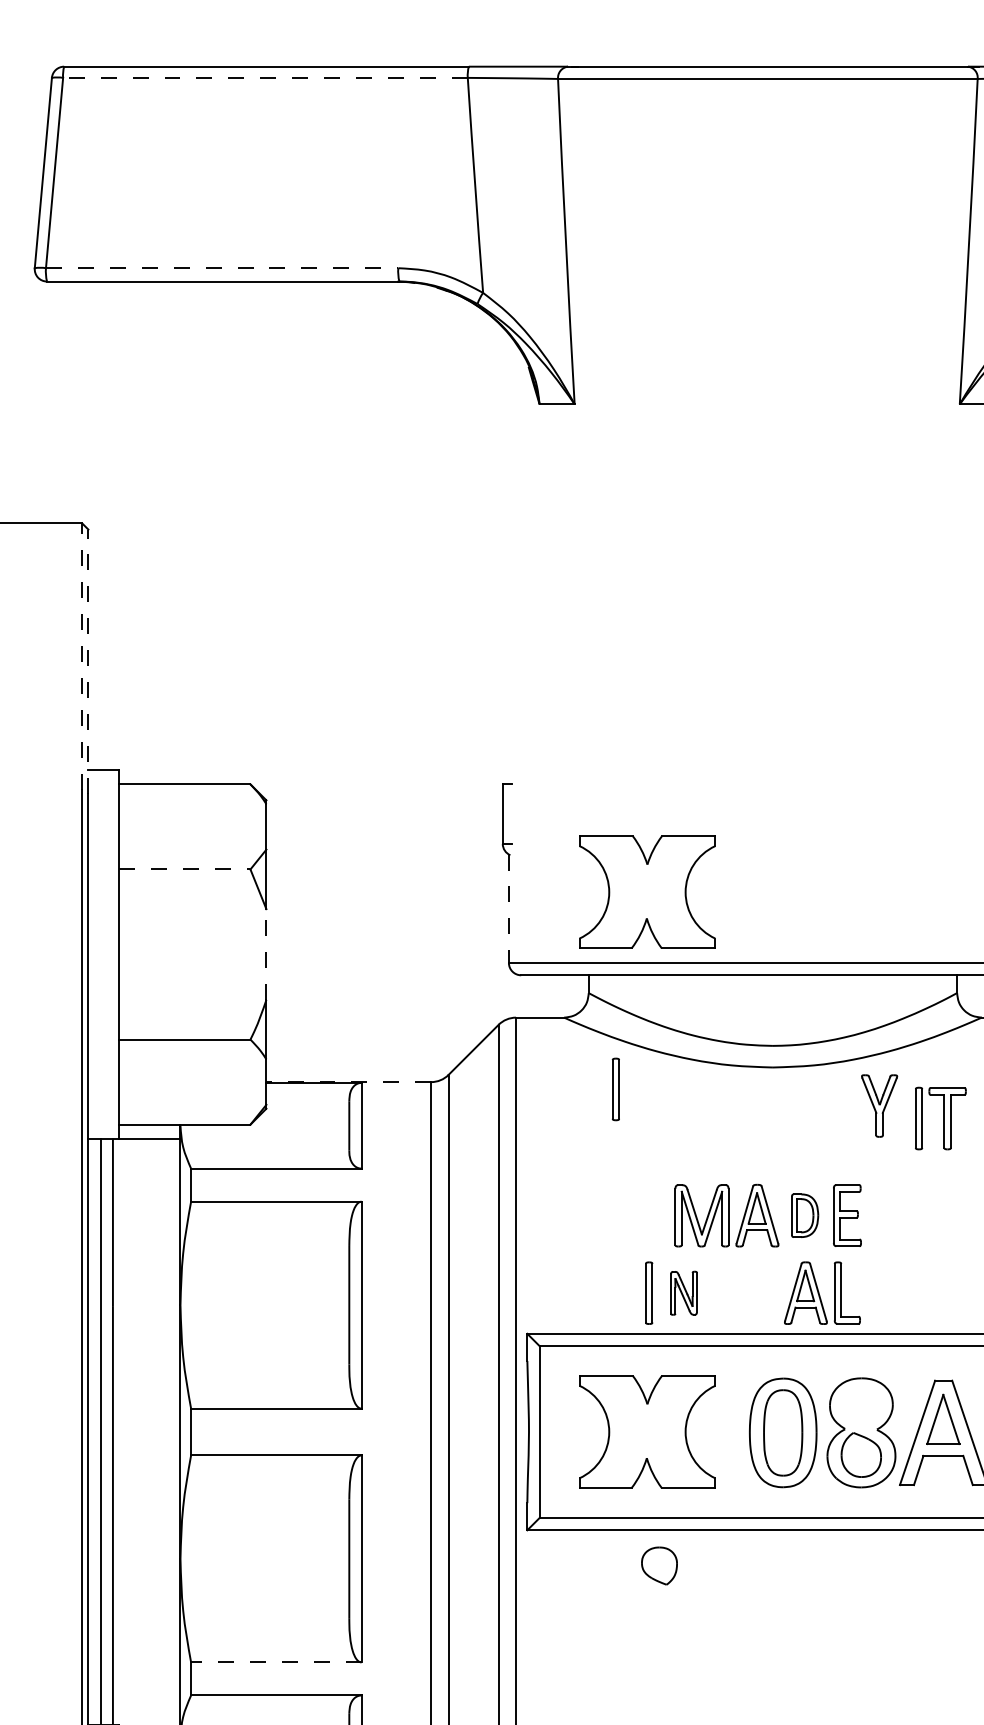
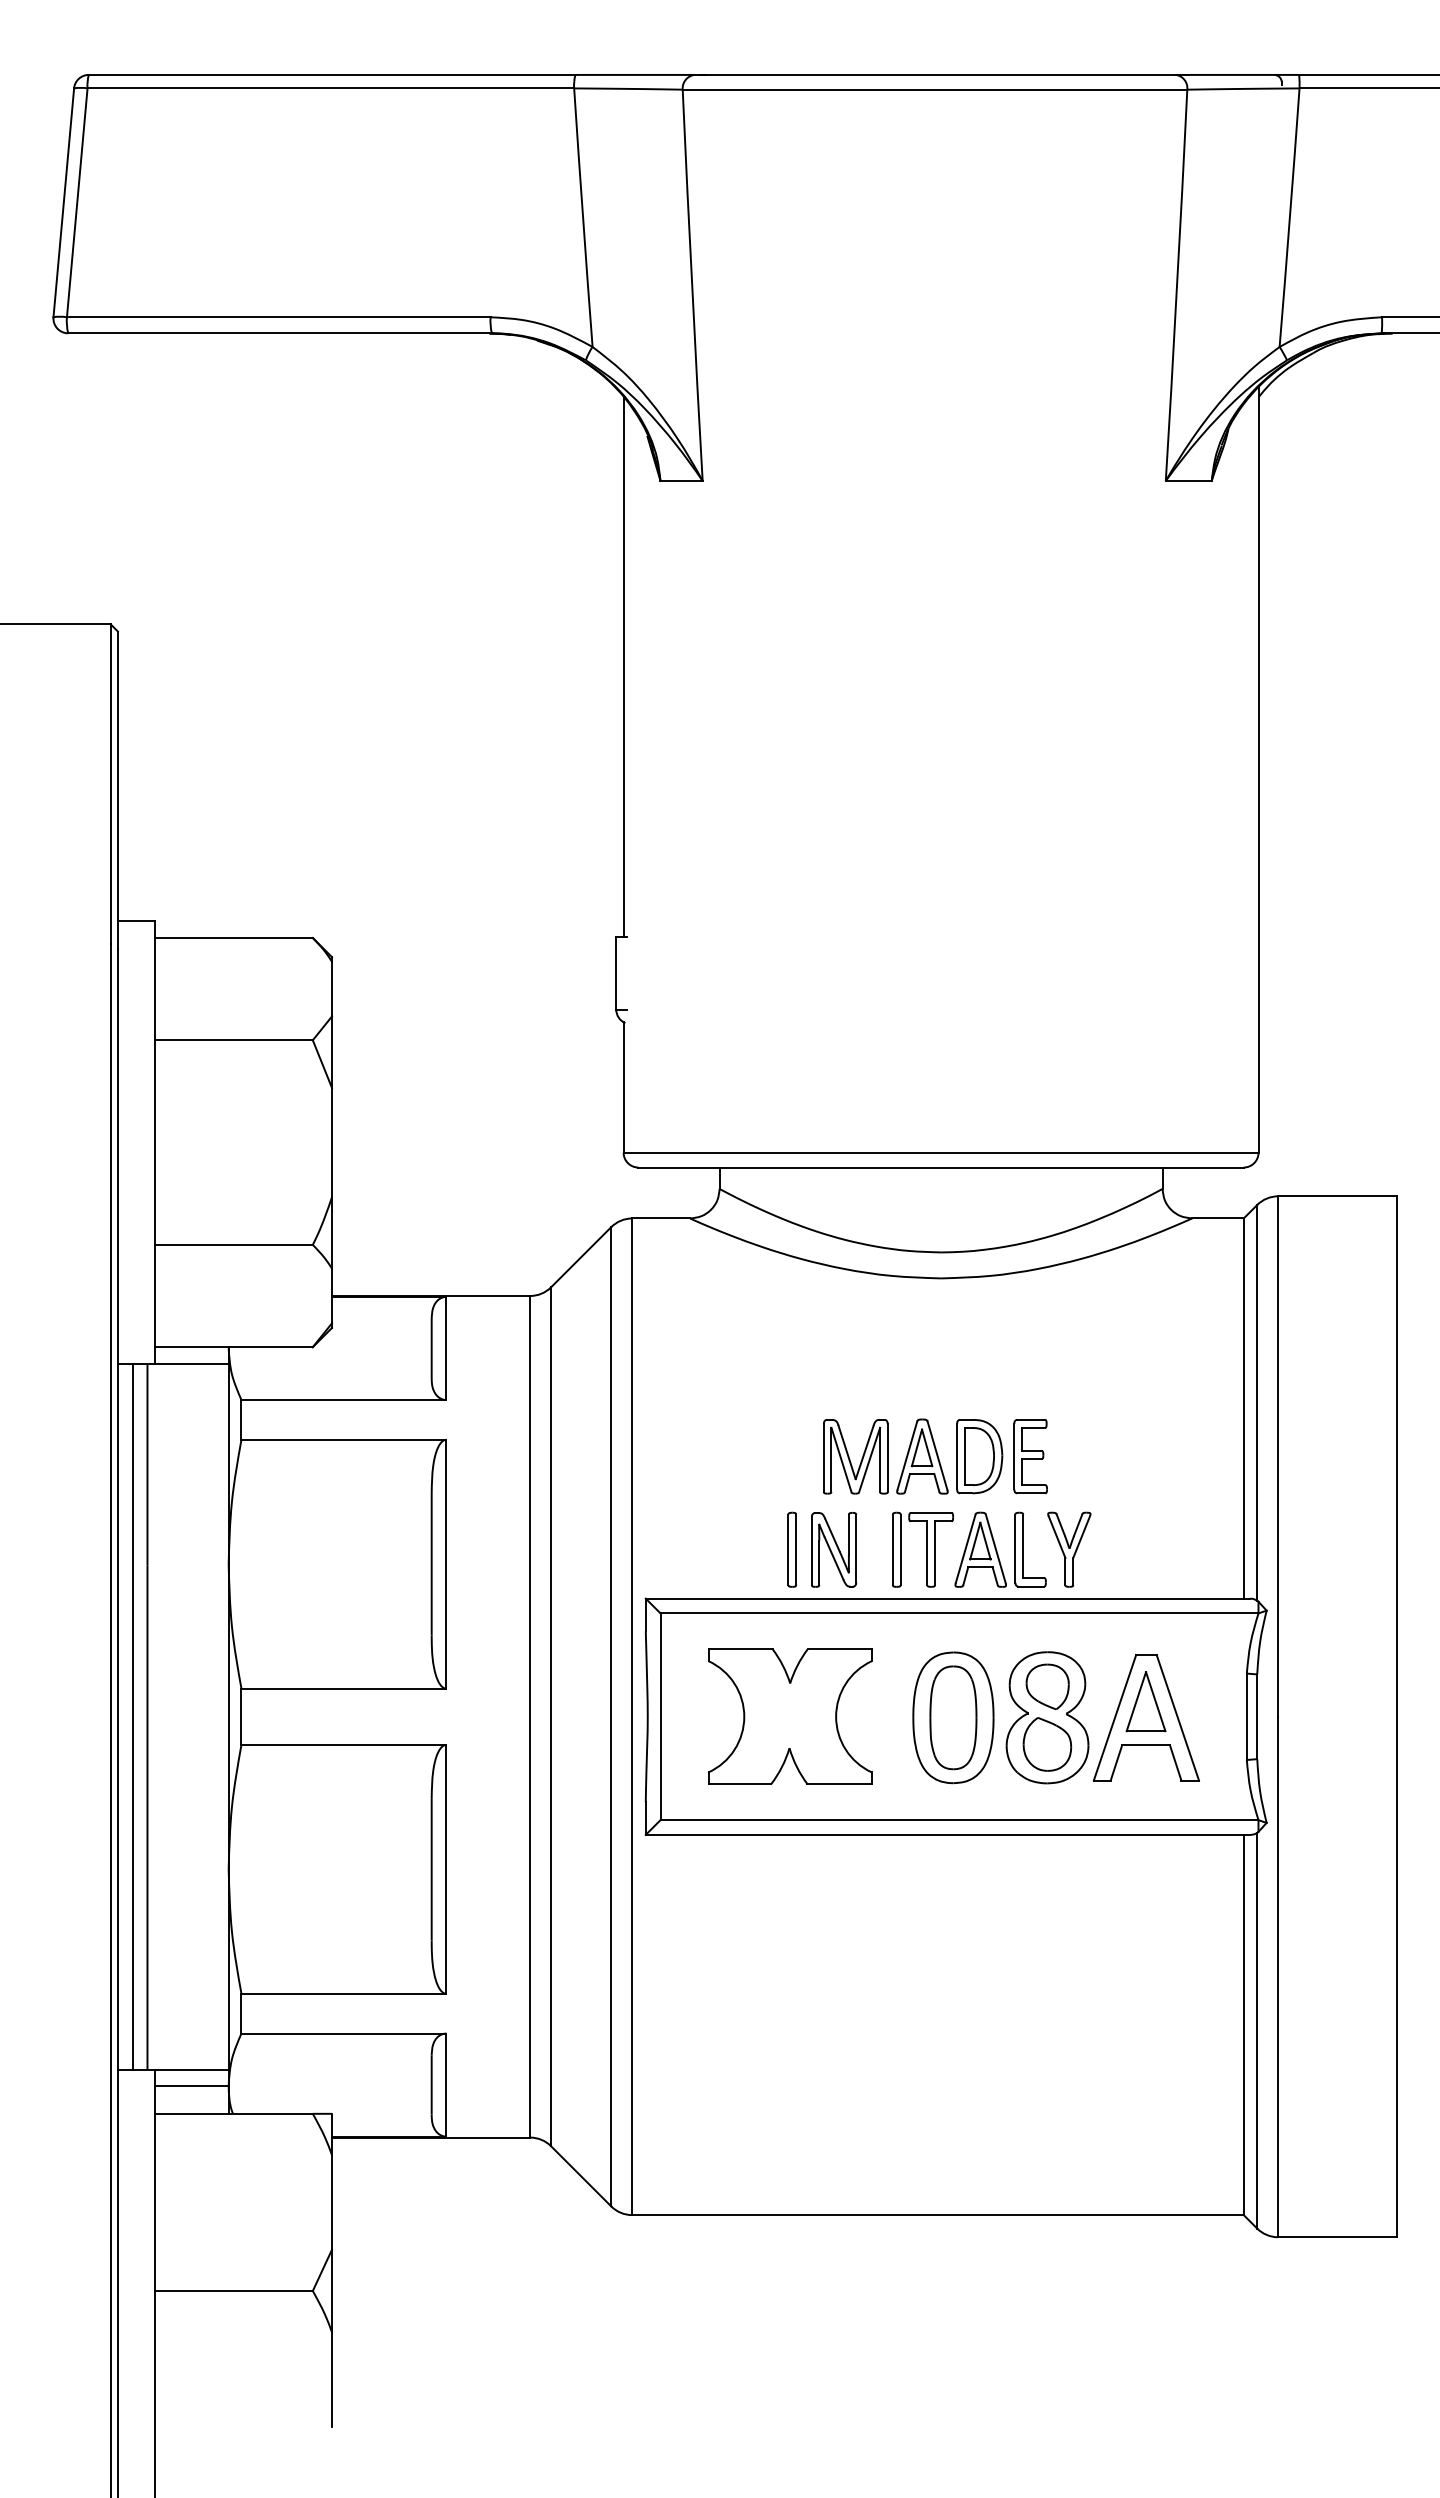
line: (265, 77) -> (330, 88), dashed -> solid
line: (221, 268) -> (278, 317), dashed -> solid
line: (508, 558) -> (623, 666), added
line: (82, 655) -> (110, 783), dashed -> solid
line: (88, 661) -> (117, 790), dashed -> solid
line: (184, 869) -> (233, 1040), dashed -> solid
part: (647, 892) -> (790, 1067), removed
line: (508, 909) -> (623, 1088), dashed -> solid
line: (266, 954) -> (332, 1142), dashed -> solid
line: (348, 1081) -> (430, 1295), dashed -> solid
part: (615, 1089) -> (751, 1304), removed
part: (879, 1105) -> (1069, 1549), moved
part: (940, 1118) -> (922, 1549), moved
part: (804, 1215) -> (979, 1456), size x1.43
part: (684, 1292) -> (834, 1549), size x1.43
part: (659, 1565) -> (1047, 1686), moved
line: (275, 1662) -> (343, 1993), dashed -> solid

